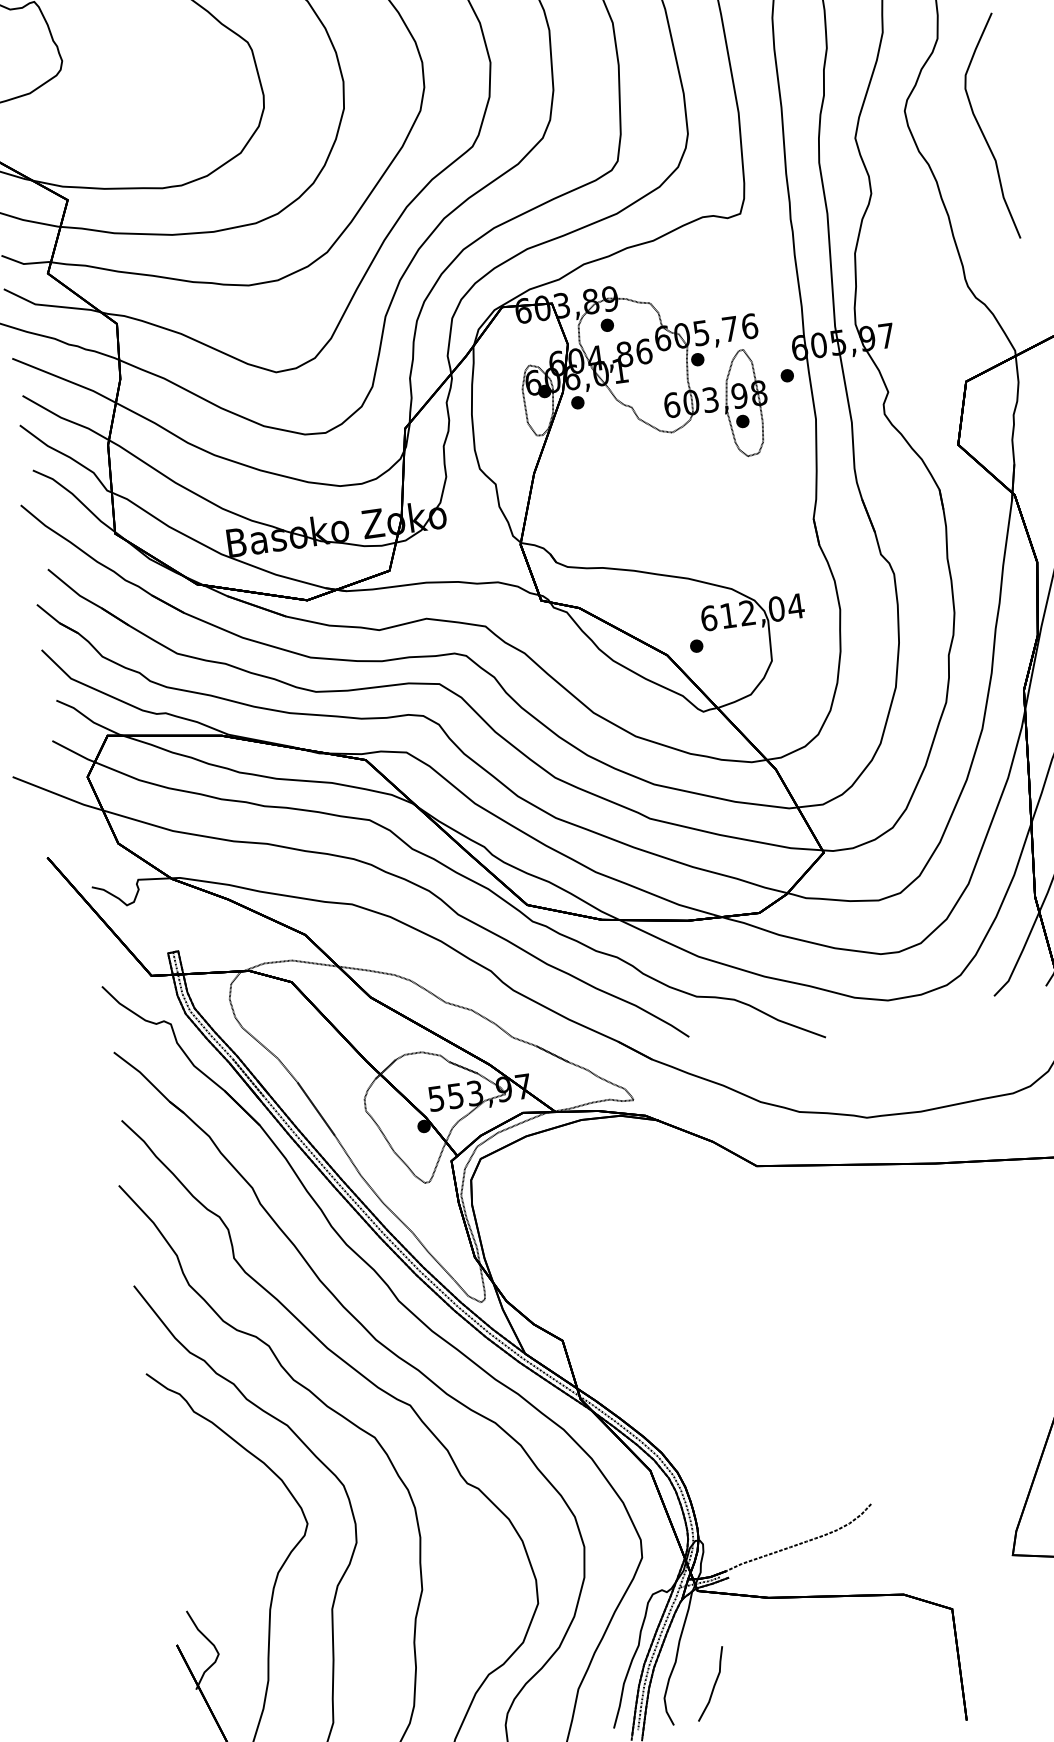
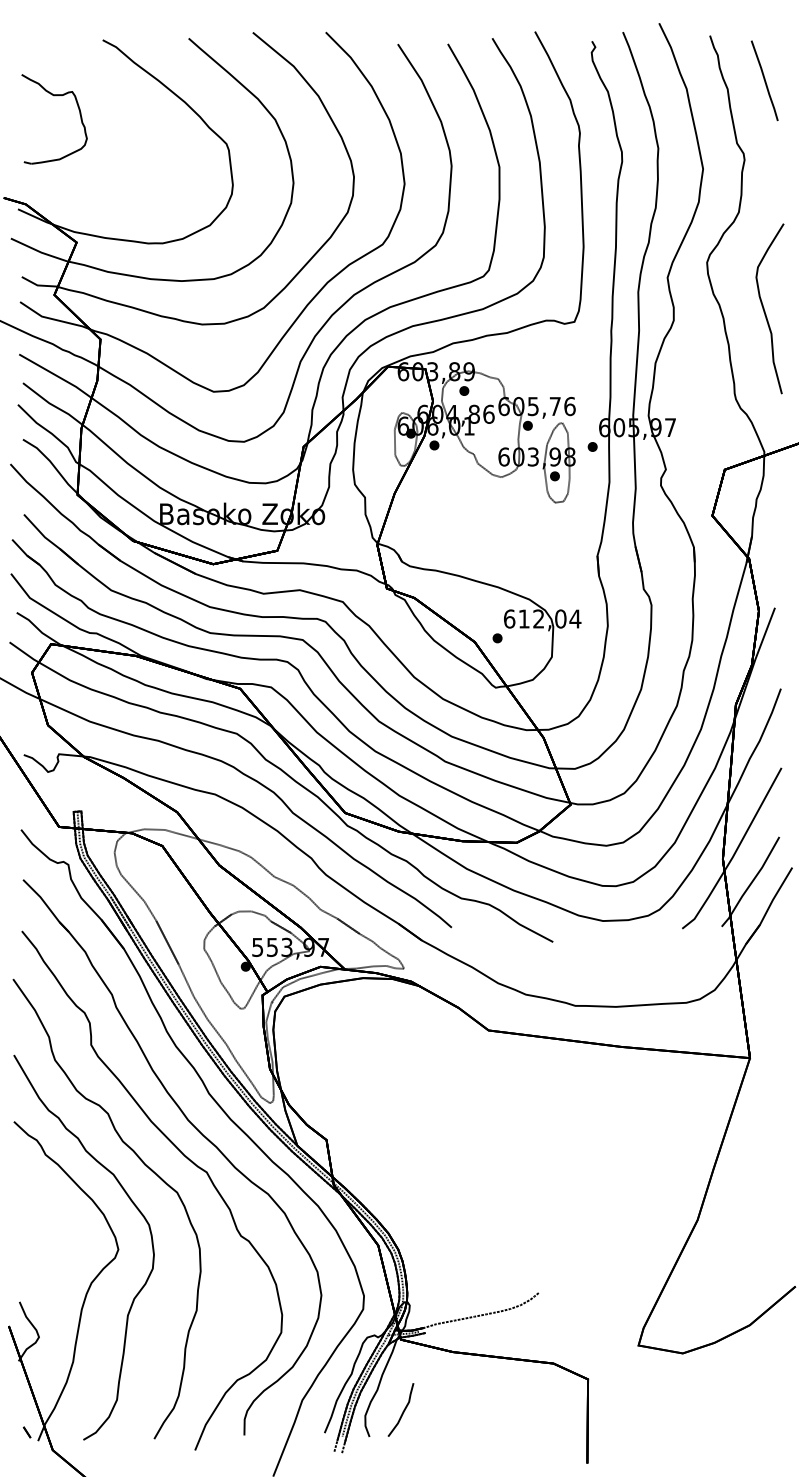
curve: (981, 128) -> (764, 308), moved

